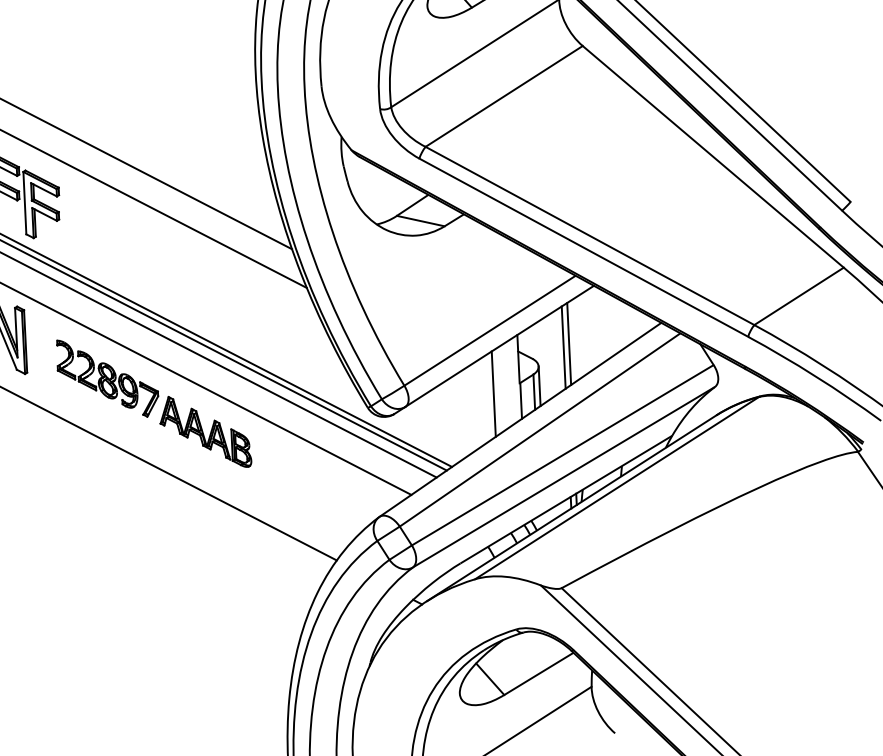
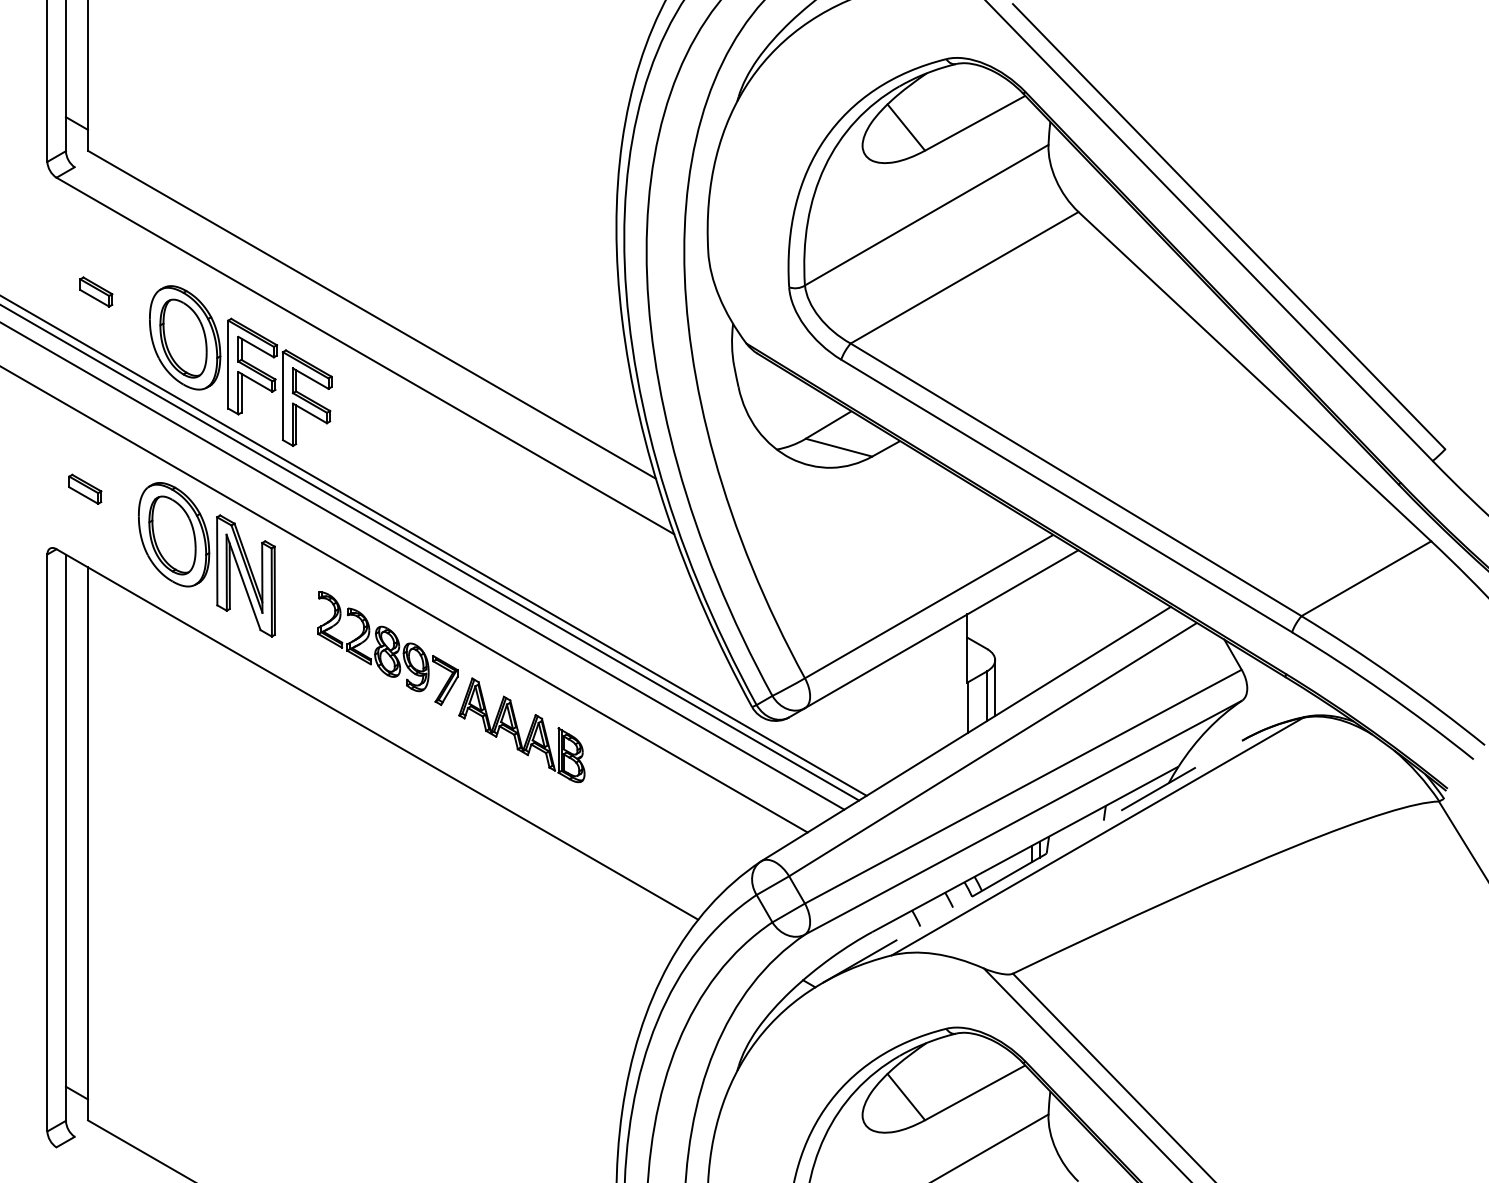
line: (569, 343) -> (1039, 630), removed
line: (563, 347) -> (1031, 635), removed
line: (493, 393) -> (930, 695), removed
line: (571, 507) -> (1032, 861), solid -> dashed

